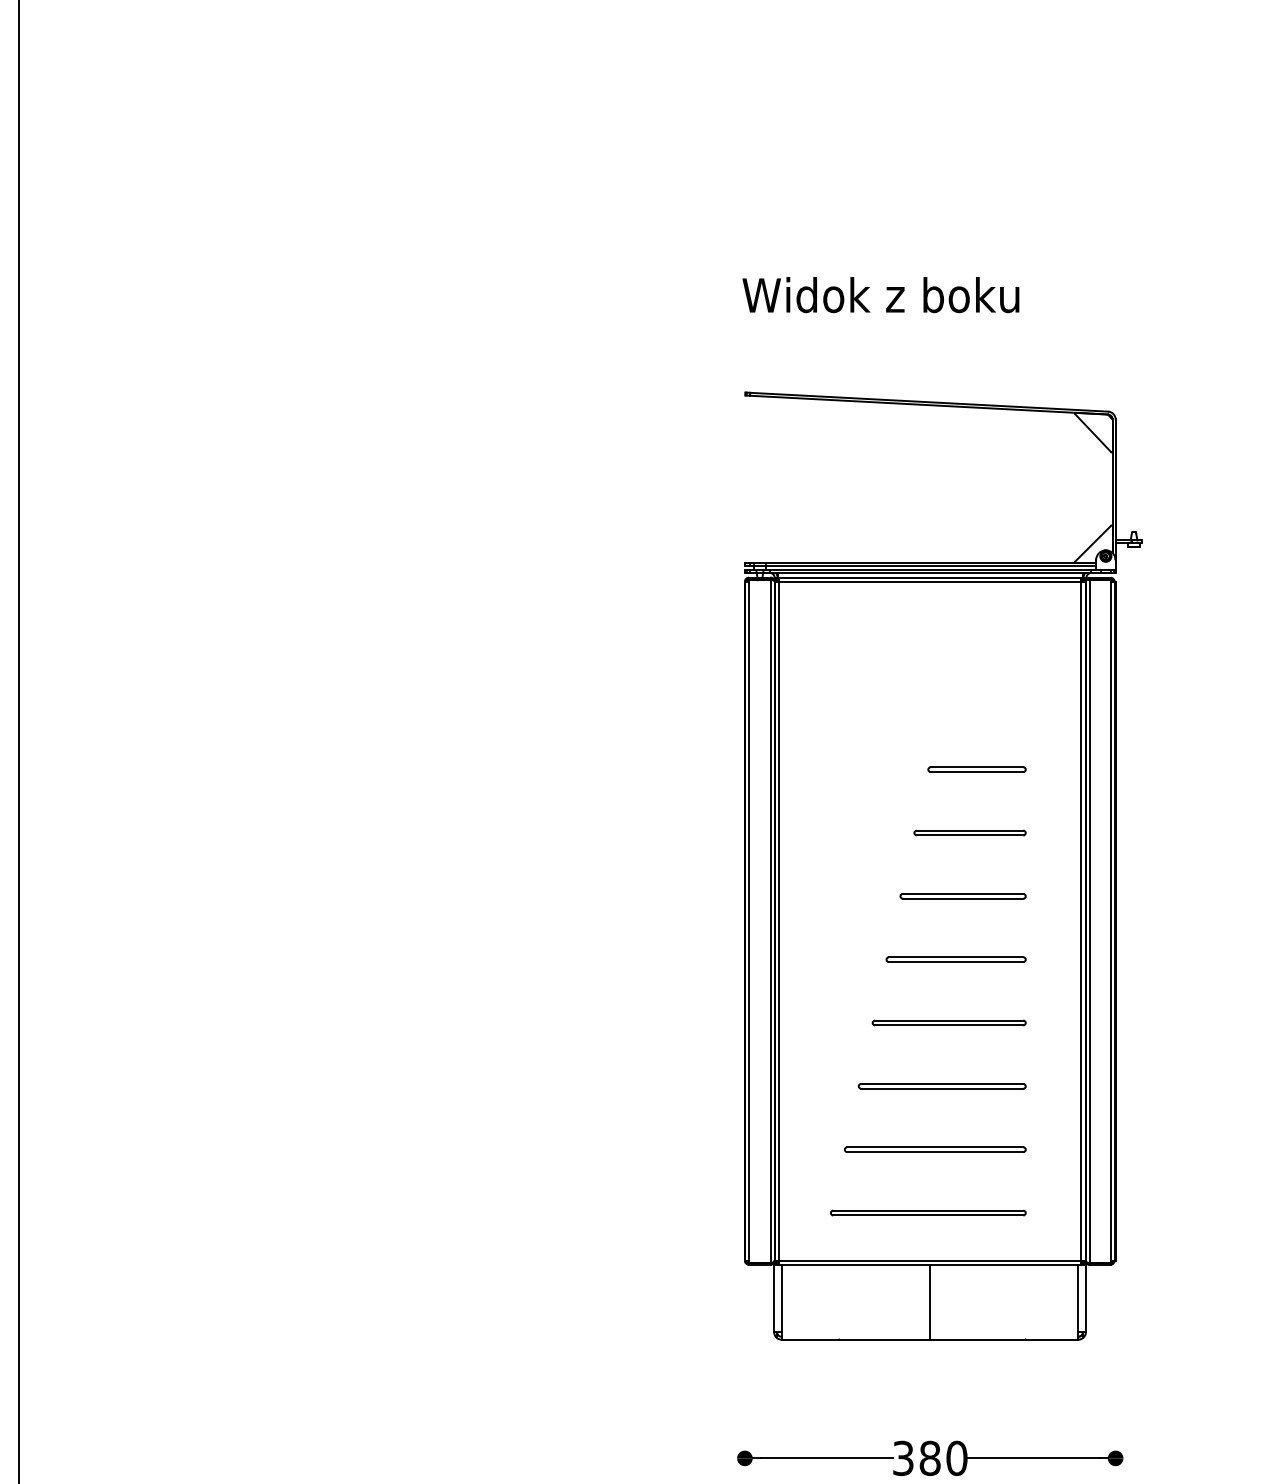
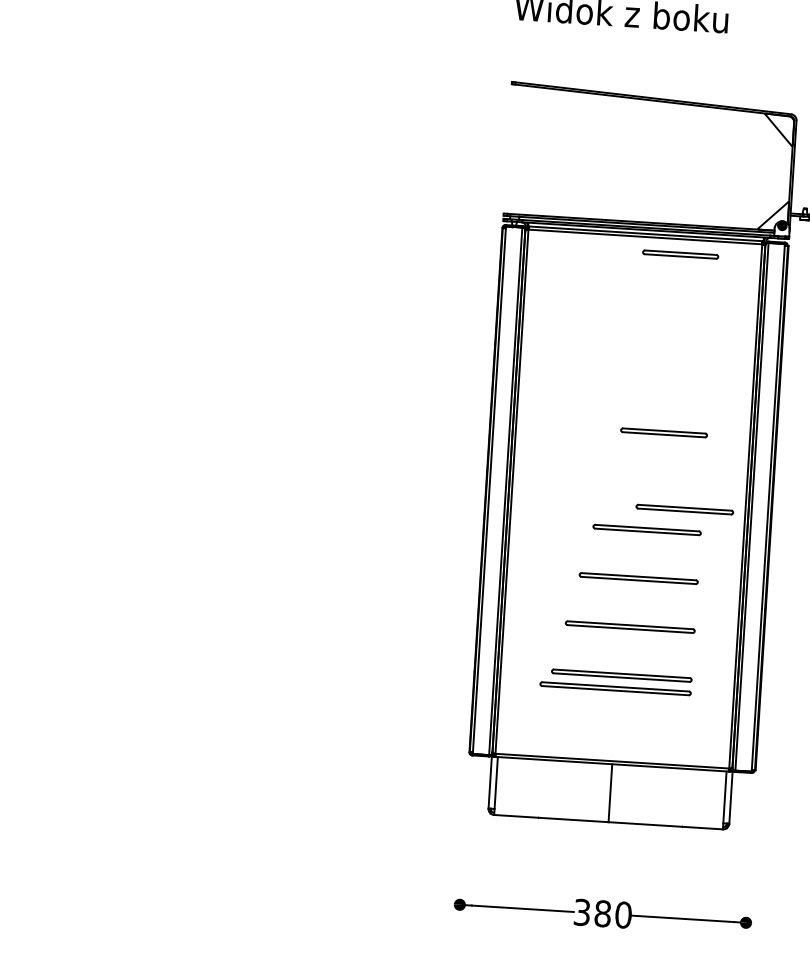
part: (976, 769) -> (680, 254), moved
part: (962, 896) -> (684, 509), moved
part: (928, 1212) -> (615, 688), moved

